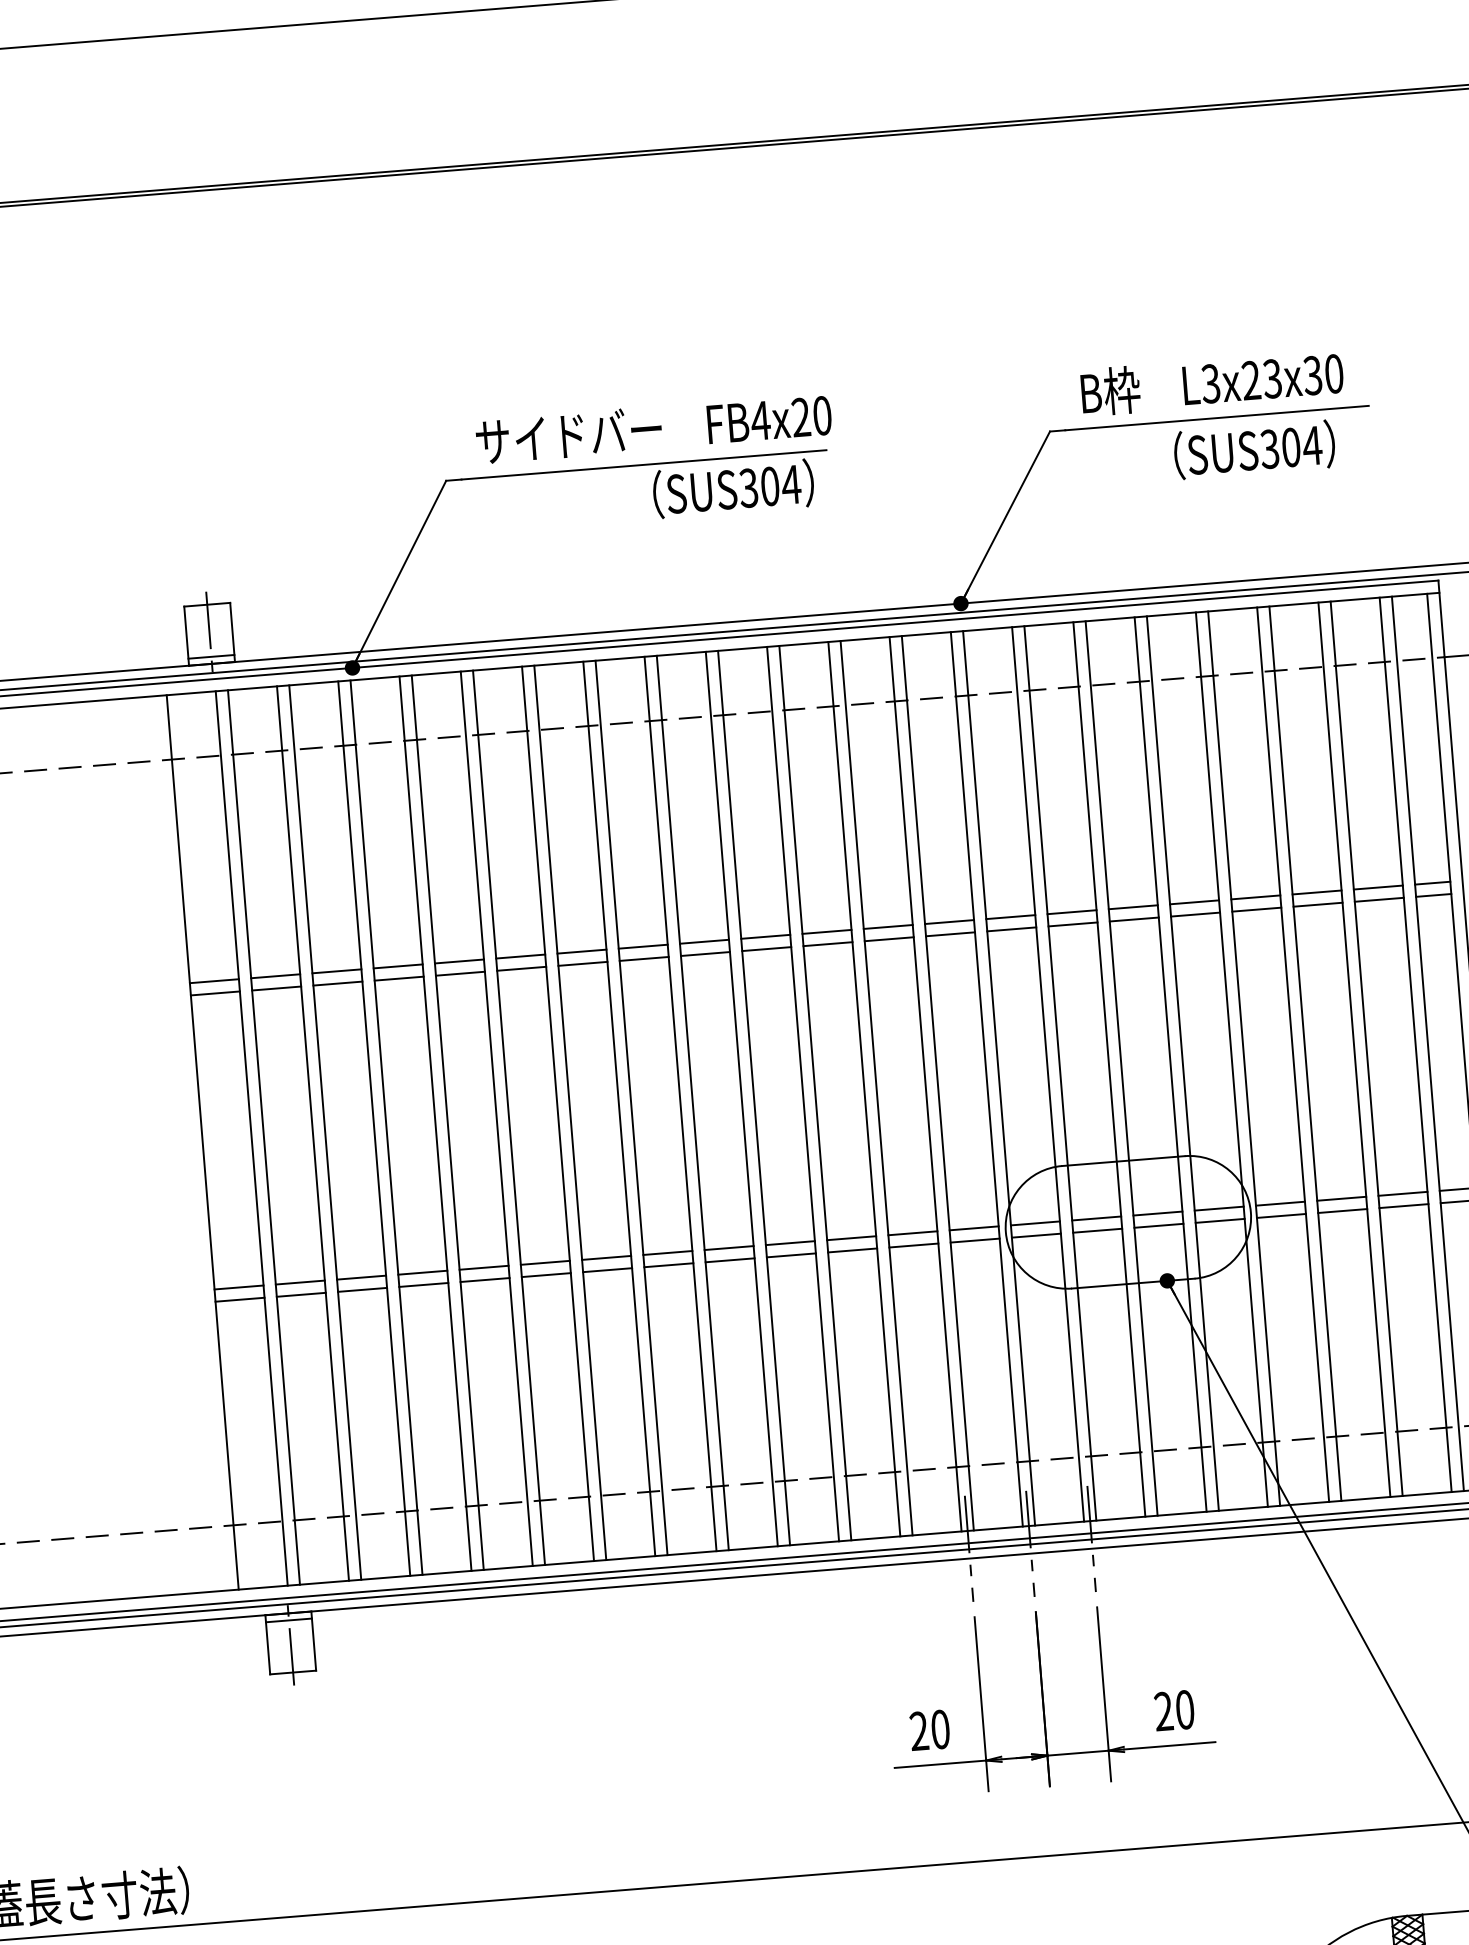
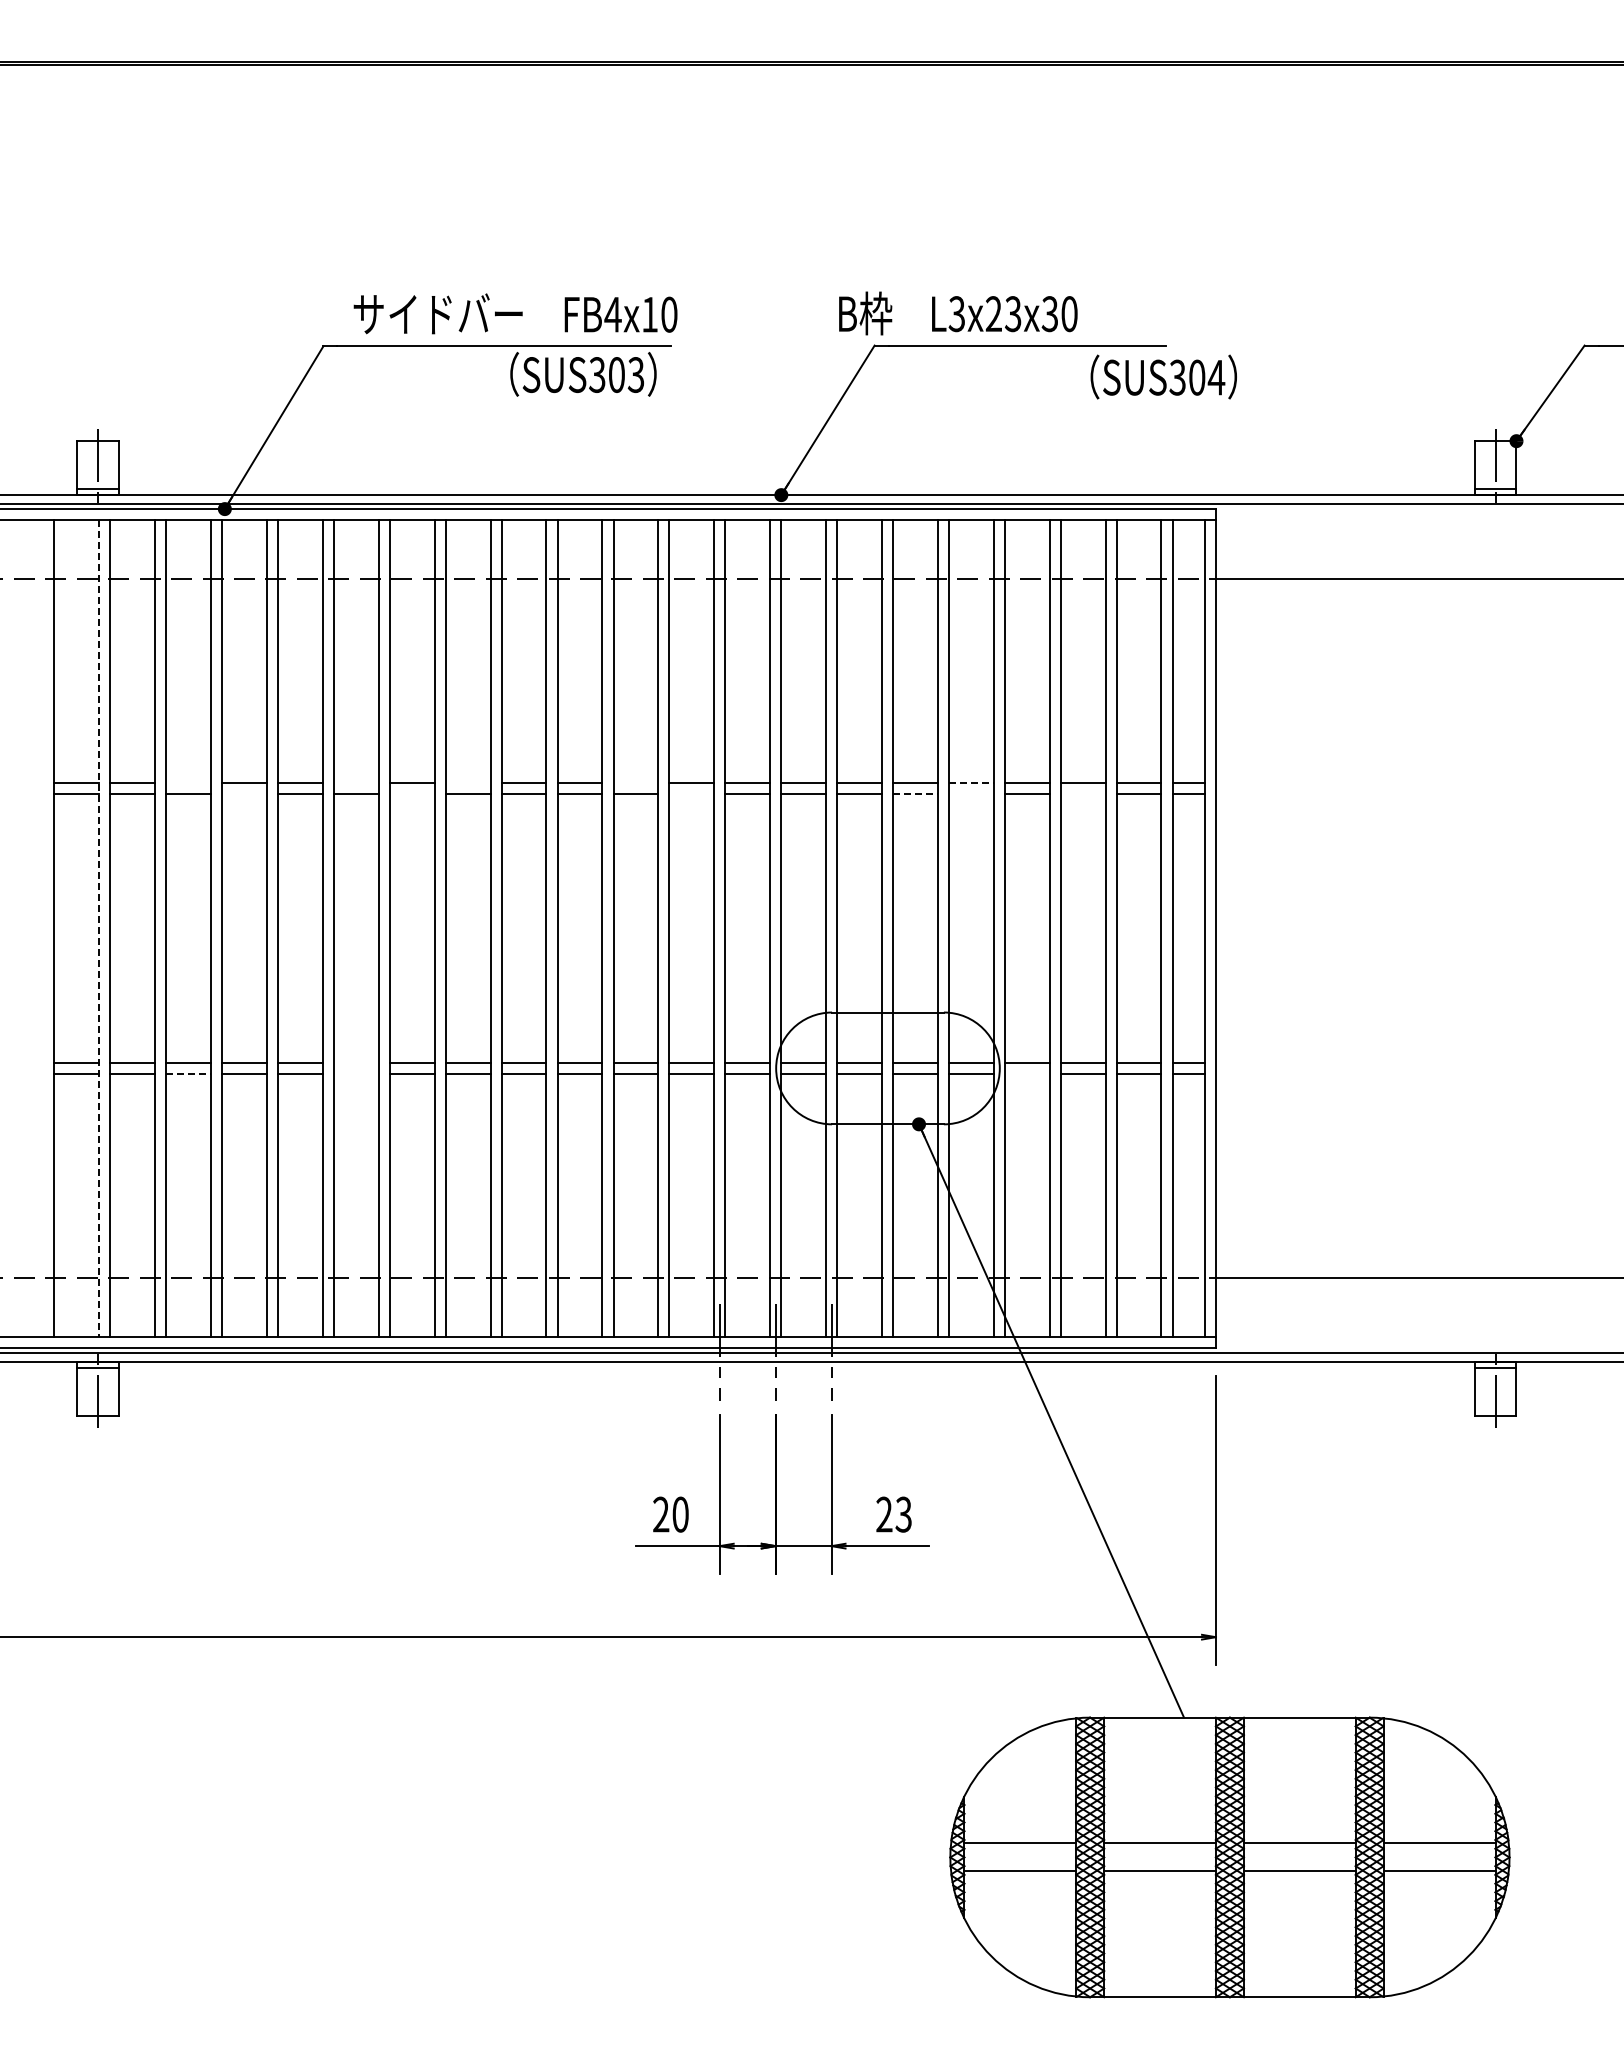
text: (1212, 383) -> (958, 313), moved
text: (800, 417) -> (649, 314), FB4x20 -> FB4x10
text: (1254, 449) -> (1163, 376), moved
text: (790, 485) -> (635, 375), SUS304 -> SUS303
line: (1194, 902) -> (971, 783), solid -> dashed
line: (1317, 905) -> (1082, 794), removed
line: (1194, 914) -> (970, 794), removed
line: (1134, 919) -> (915, 794), solid -> dashed
line: (826, 932) -> (635, 783), removed
line: (888, 939) -> (691, 794), removed
line: (642, 947) -> (467, 783), removed
line: (519, 957) -> (355, 783), removed
line: (582, 964) -> (411, 794), removed
line: (336, 971) -> (188, 783), removed
line: (399, 978) -> (244, 794), removed
line: (252, 1138) -> (99, 928), solid -> dashed
line: (1280, 1215) -> (1026, 1073), removed
line: (544, 1262) -> (355, 1062), removed
line: (545, 1274) -> (355, 1073), removed
line: (363, 1289) -> (189, 1073), solid -> dashed
text: (1184, 1709) -> (903, 1514), 20 -> 23

